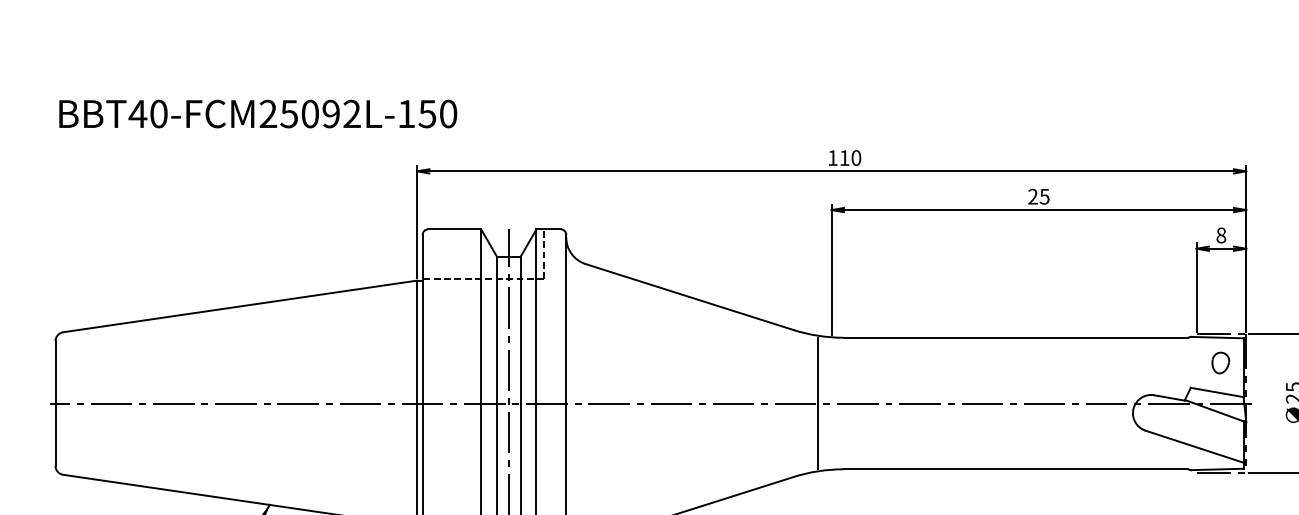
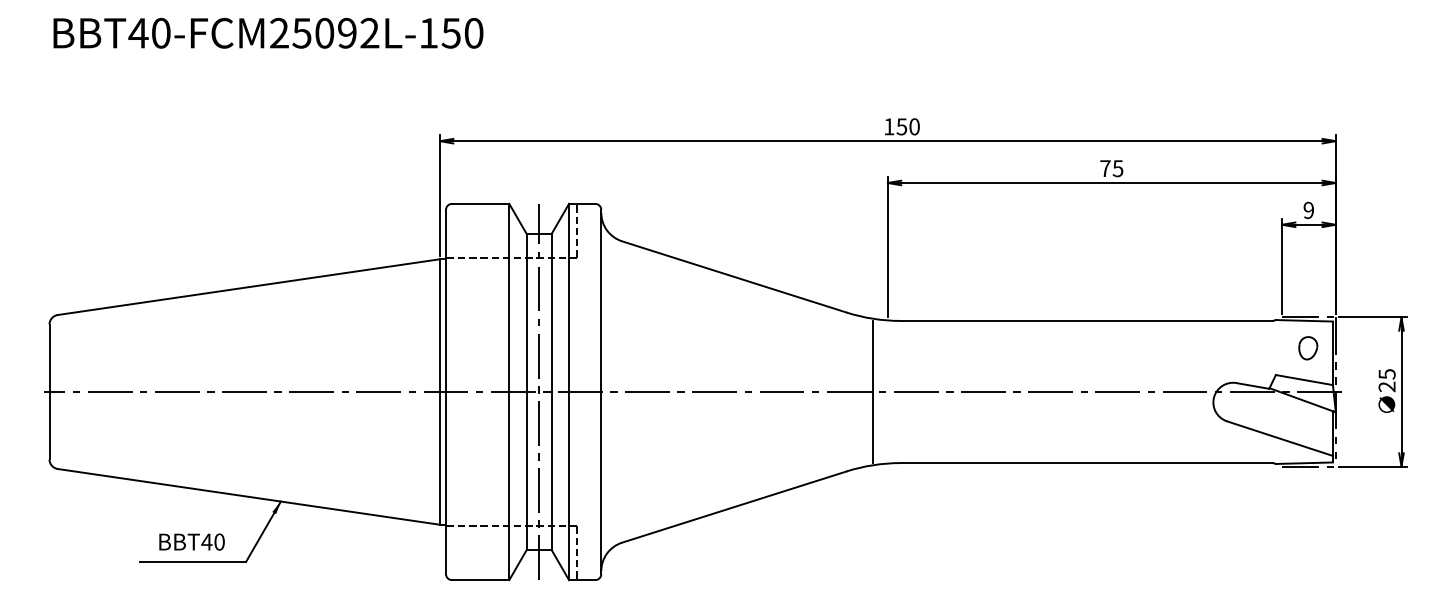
text: (258, 114) -> (268, 33), moved
text: (844, 157) -> (901, 126), 110 -> 150
text: (1033, 196) -> (1105, 168), 25 -> 75
text: (1220, 235) -> (1308, 210), 8 -> 9

